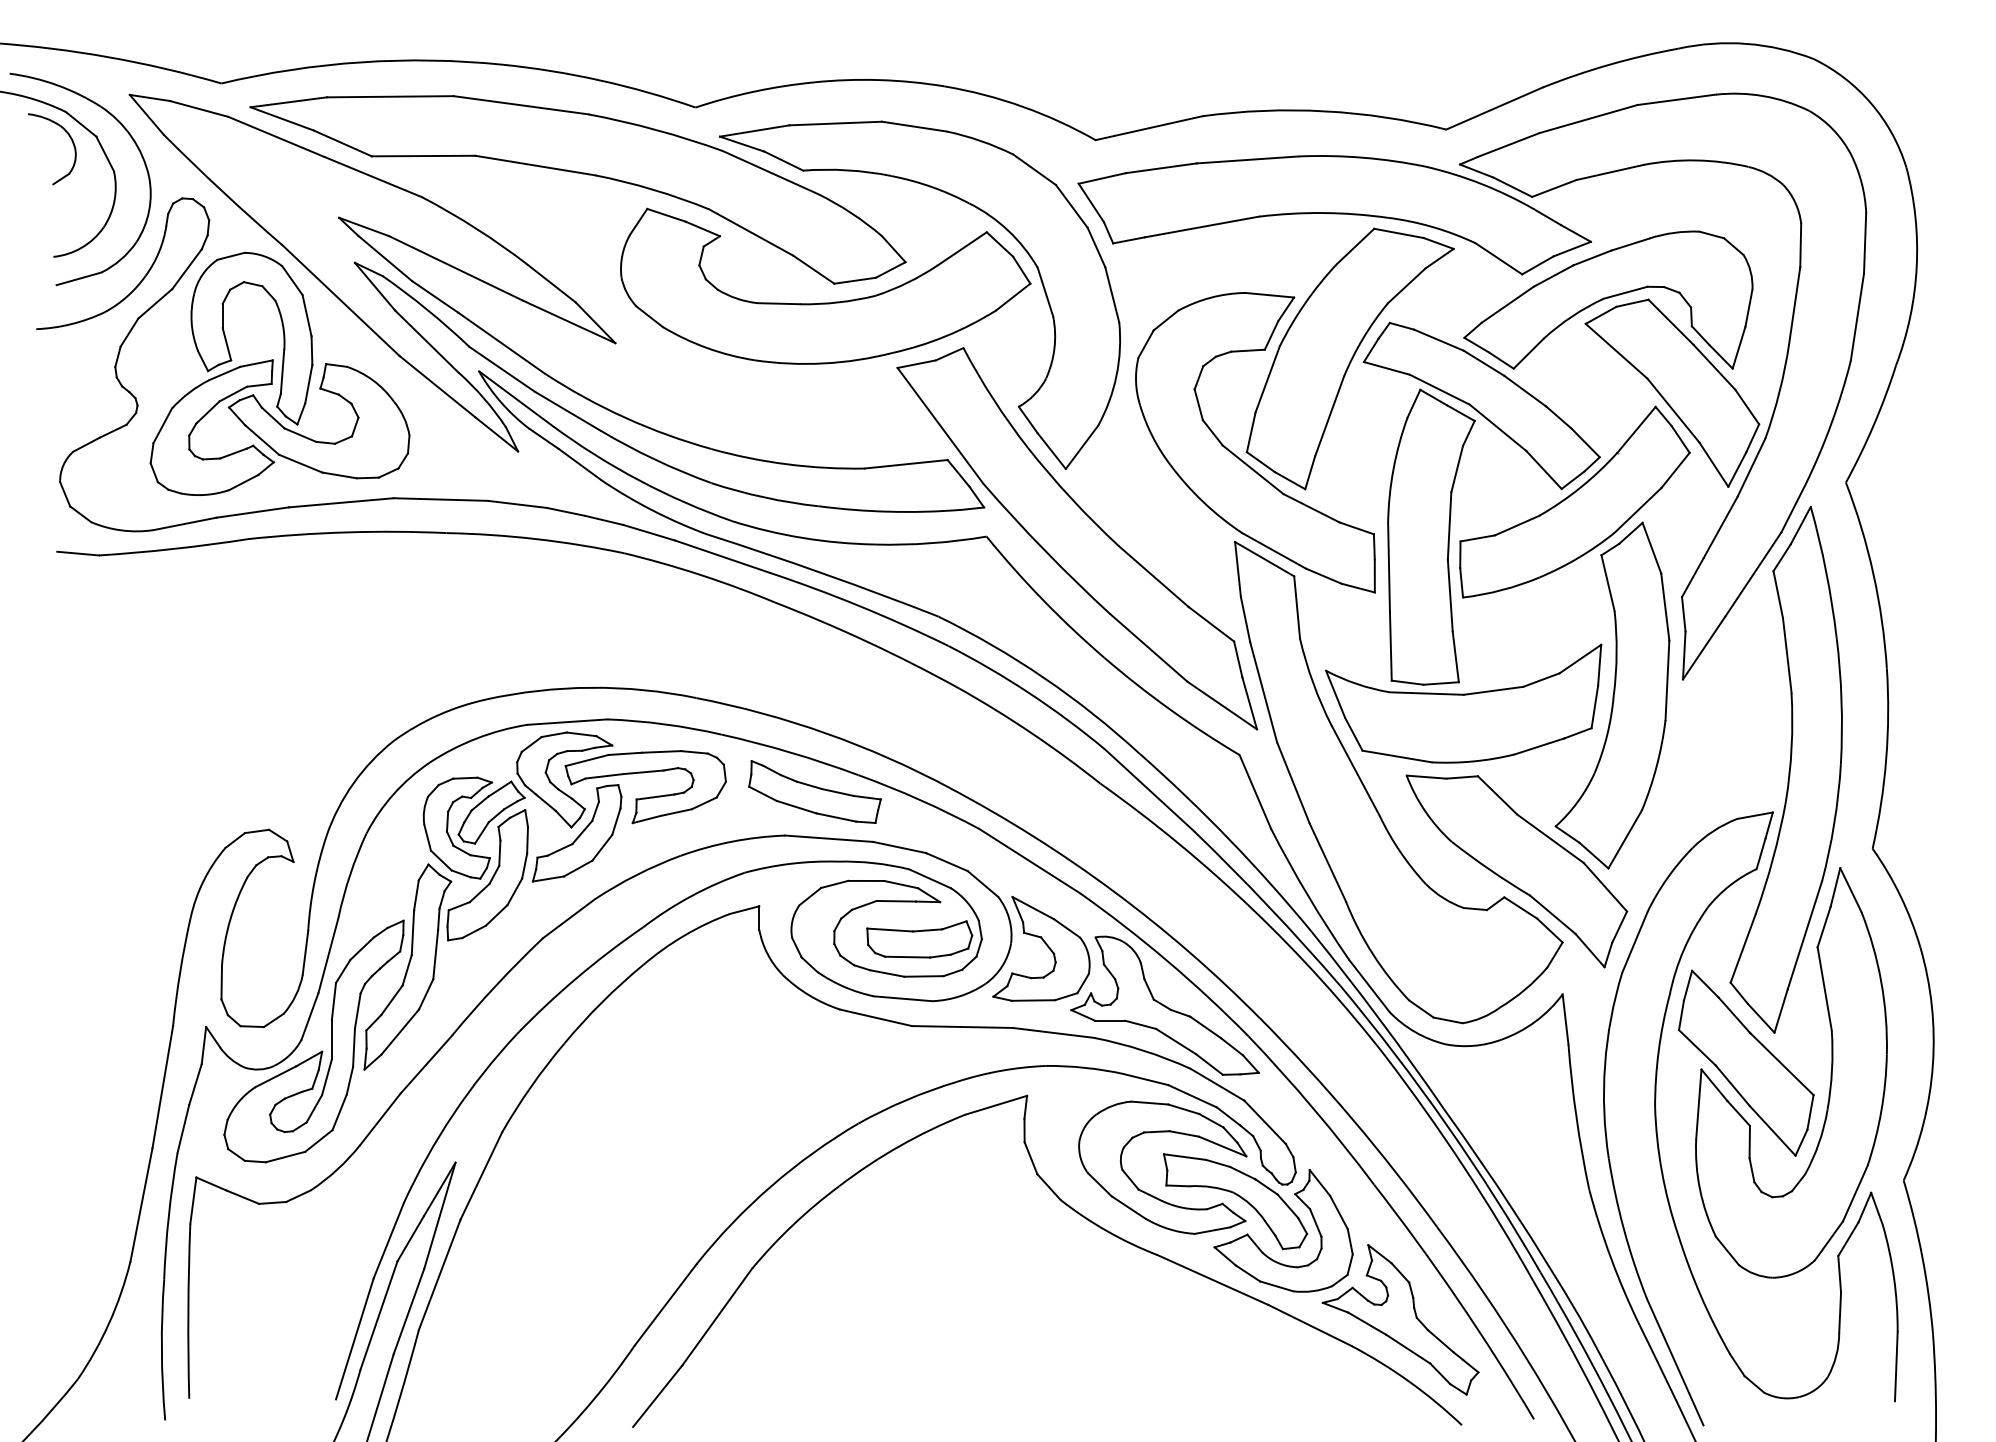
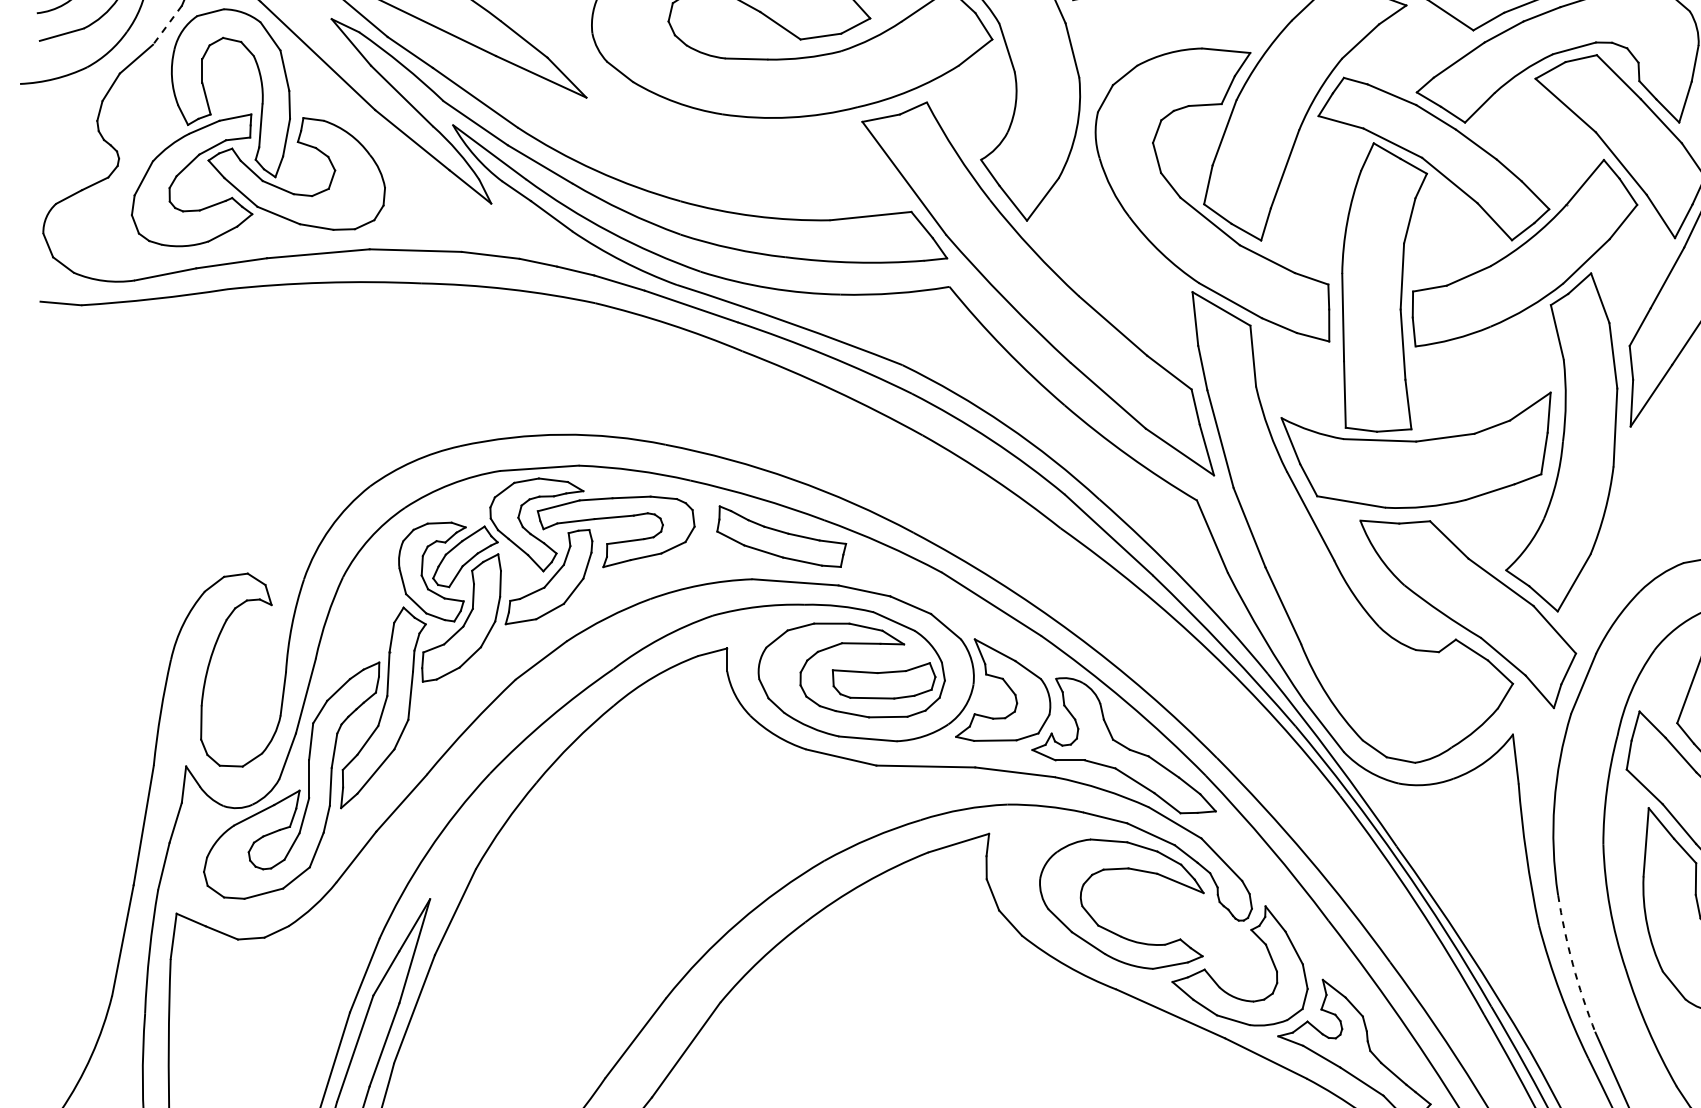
line: (187, 269) -> (167, 25), solid -> dashed
part: (1235, 1201) -> (1192, 937), removed
arc: (1624, 1229) -> (1573, 964), solid -> dashed

